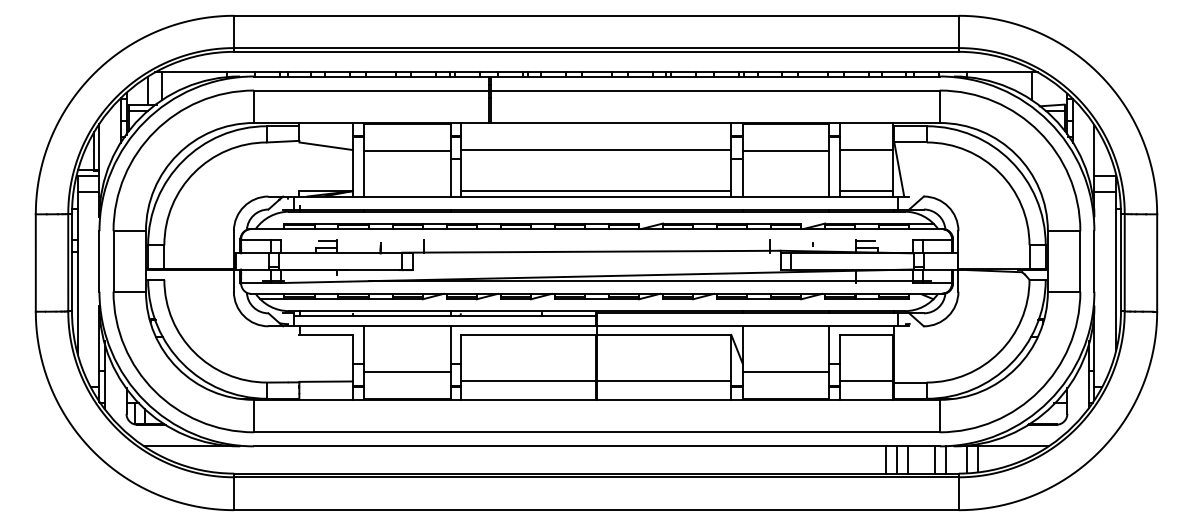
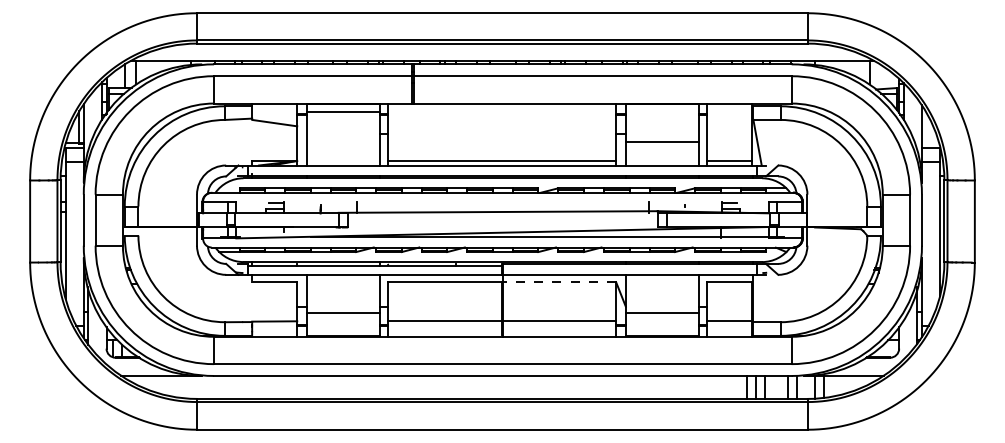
line: (596, 150) -> (502, 126), removed
line: (865, 150) -> (729, 126), removed
line: (406, 151) -> (342, 112), moved
line: (785, 151) -> (661, 142), moved
line: (664, 335) -> (559, 282), solid -> dashed

